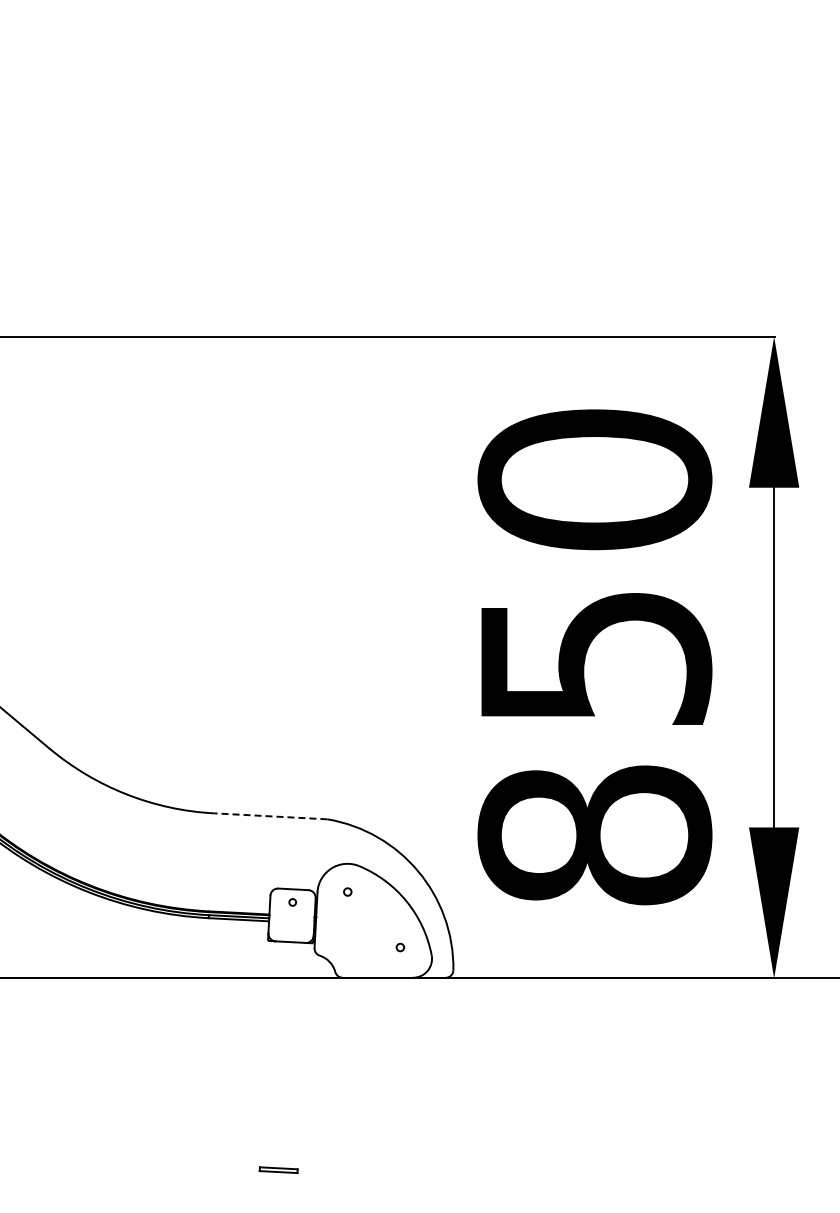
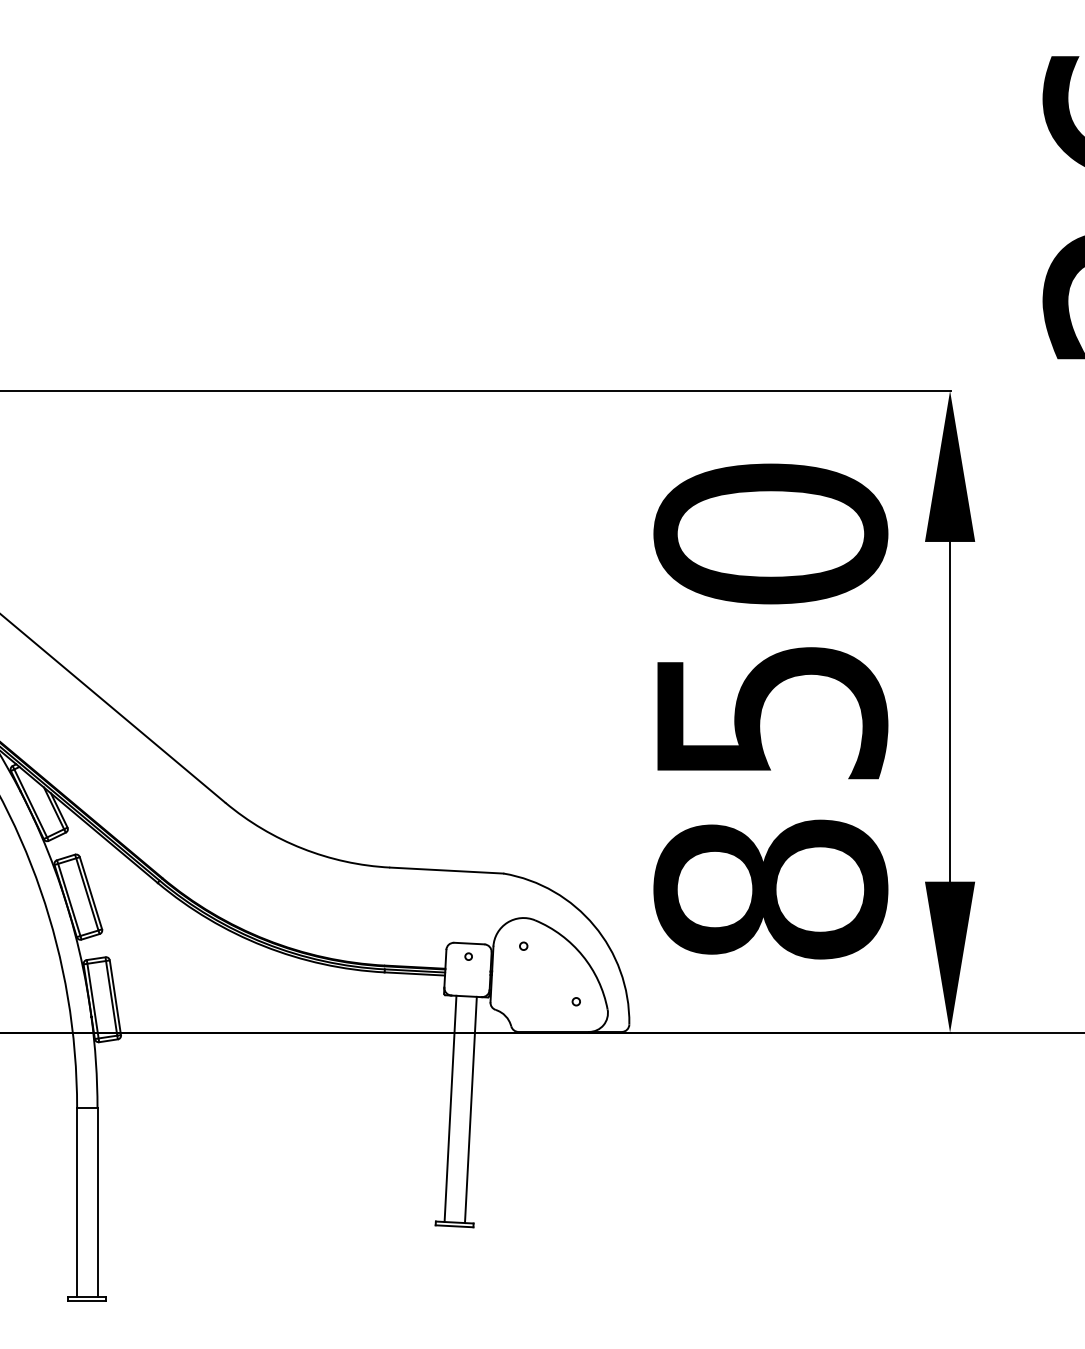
line: (270, 816) -> (446, 870), dashed -> solid
line: (274, 1054) -> (450, 1108), added
line: (294, 1055) -> (470, 1109), added

